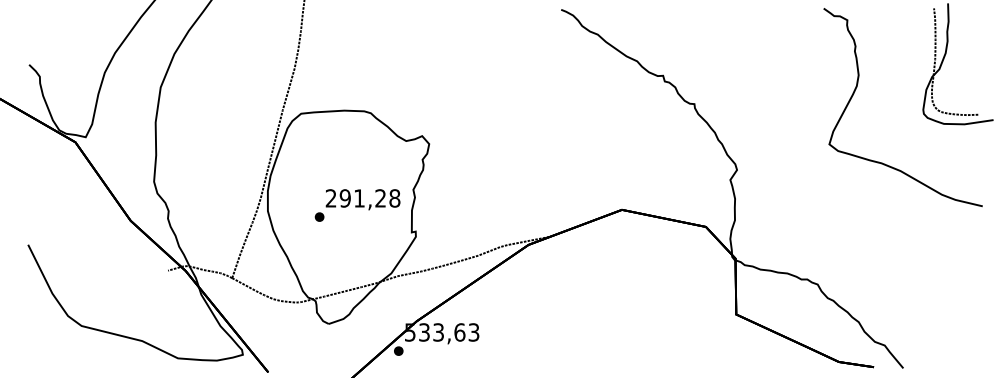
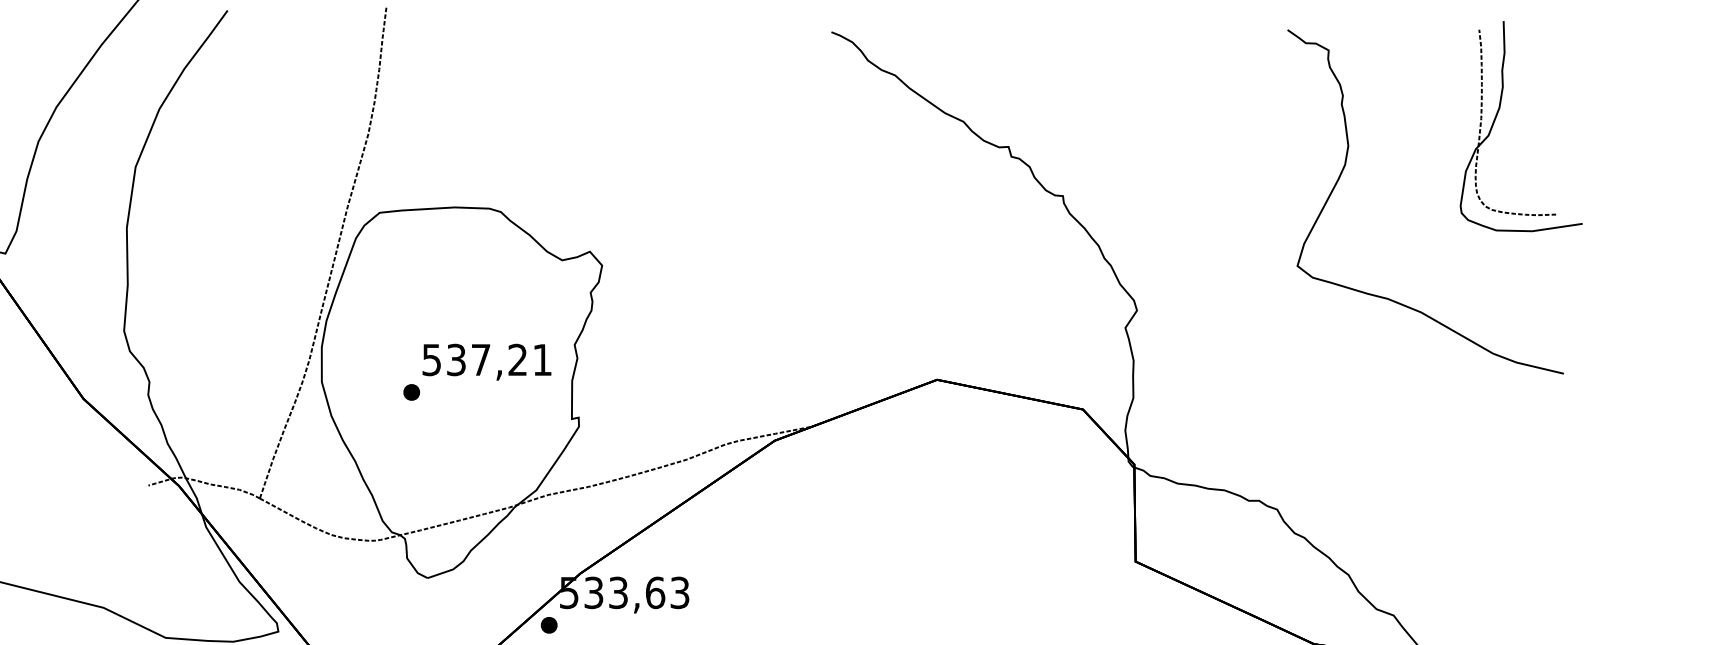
text: (363, 198) -> (487, 360), 291,28 -> 537,21

